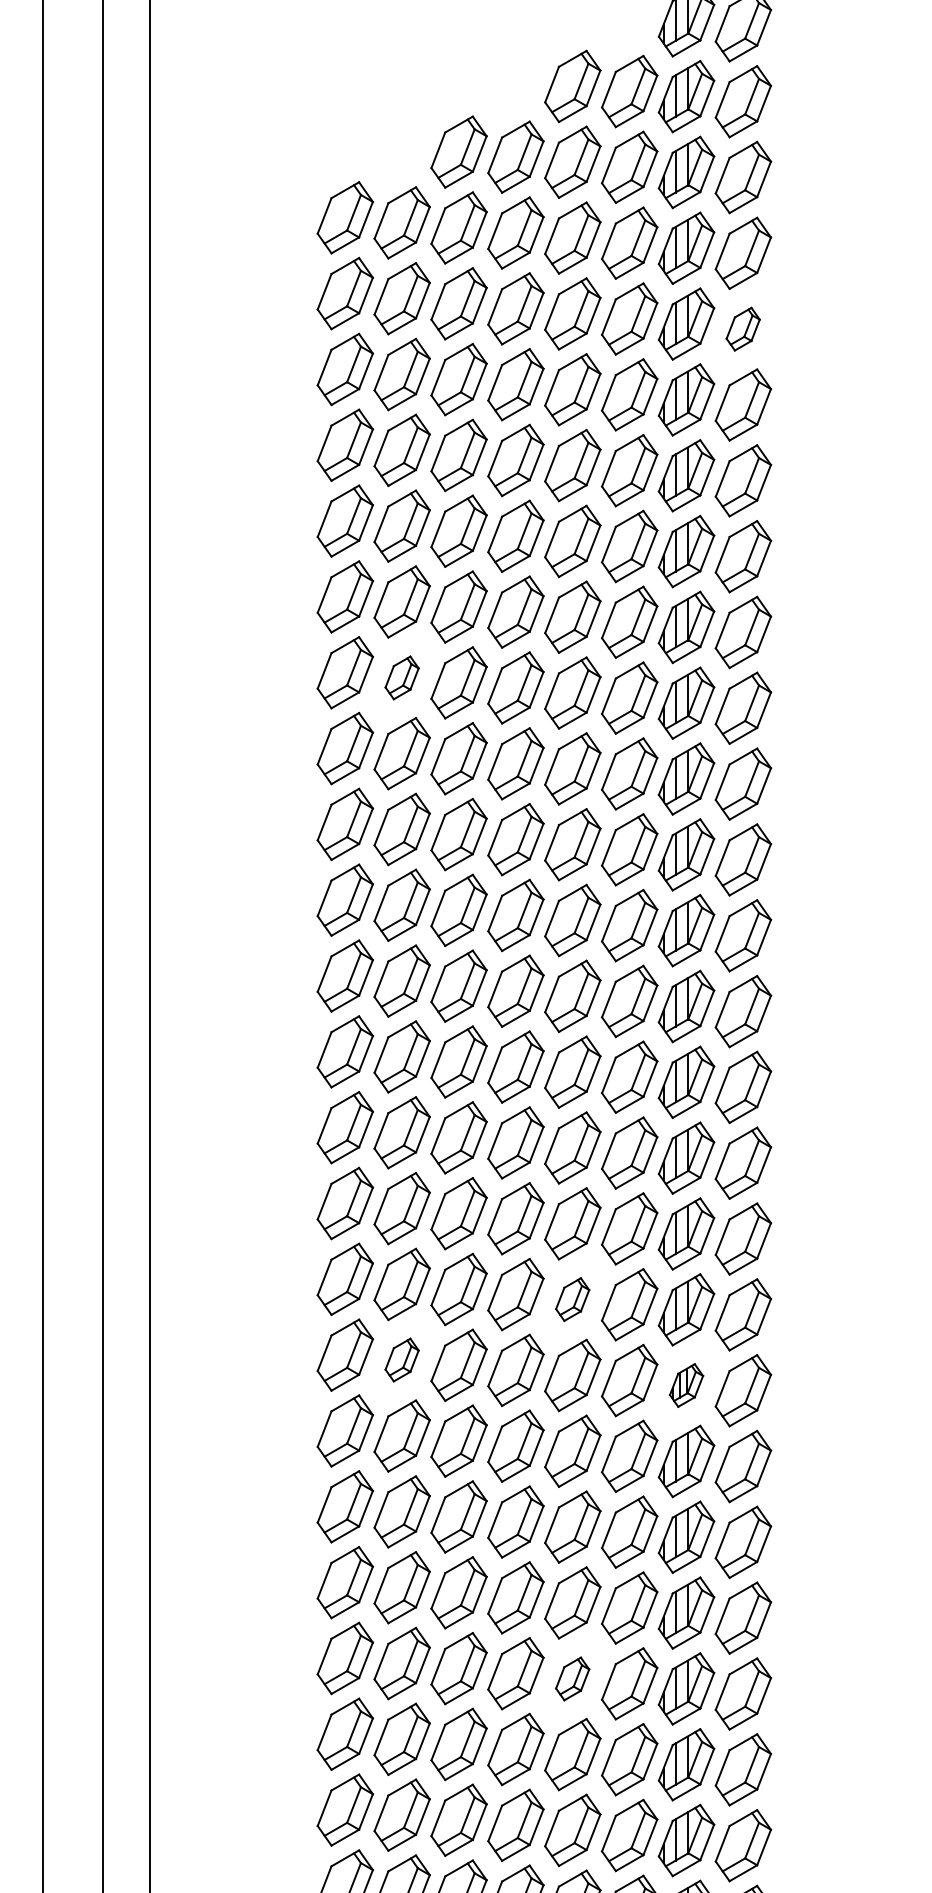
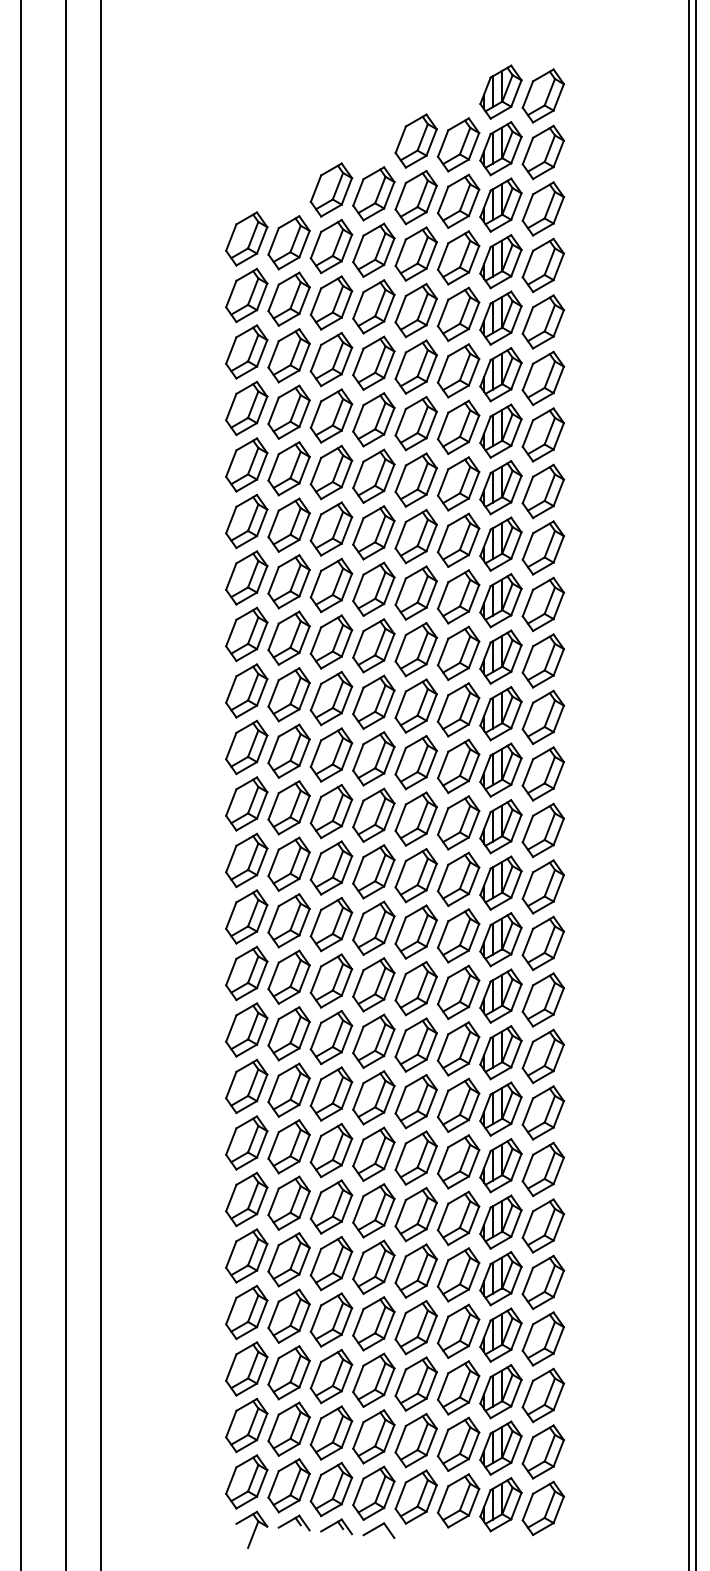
part: (742, 328) -> (542, 321), size x1.67
part: (401, 677) -> (288, 581), size x1.67
part: (571, 1298) -> (415, 1044), size x1.67
part: (401, 1359) -> (288, 1089), size x1.67
part: (685, 1384) -> (500, 1108), size x1.67
part: (571, 1678) -> (415, 1327), size x1.67

